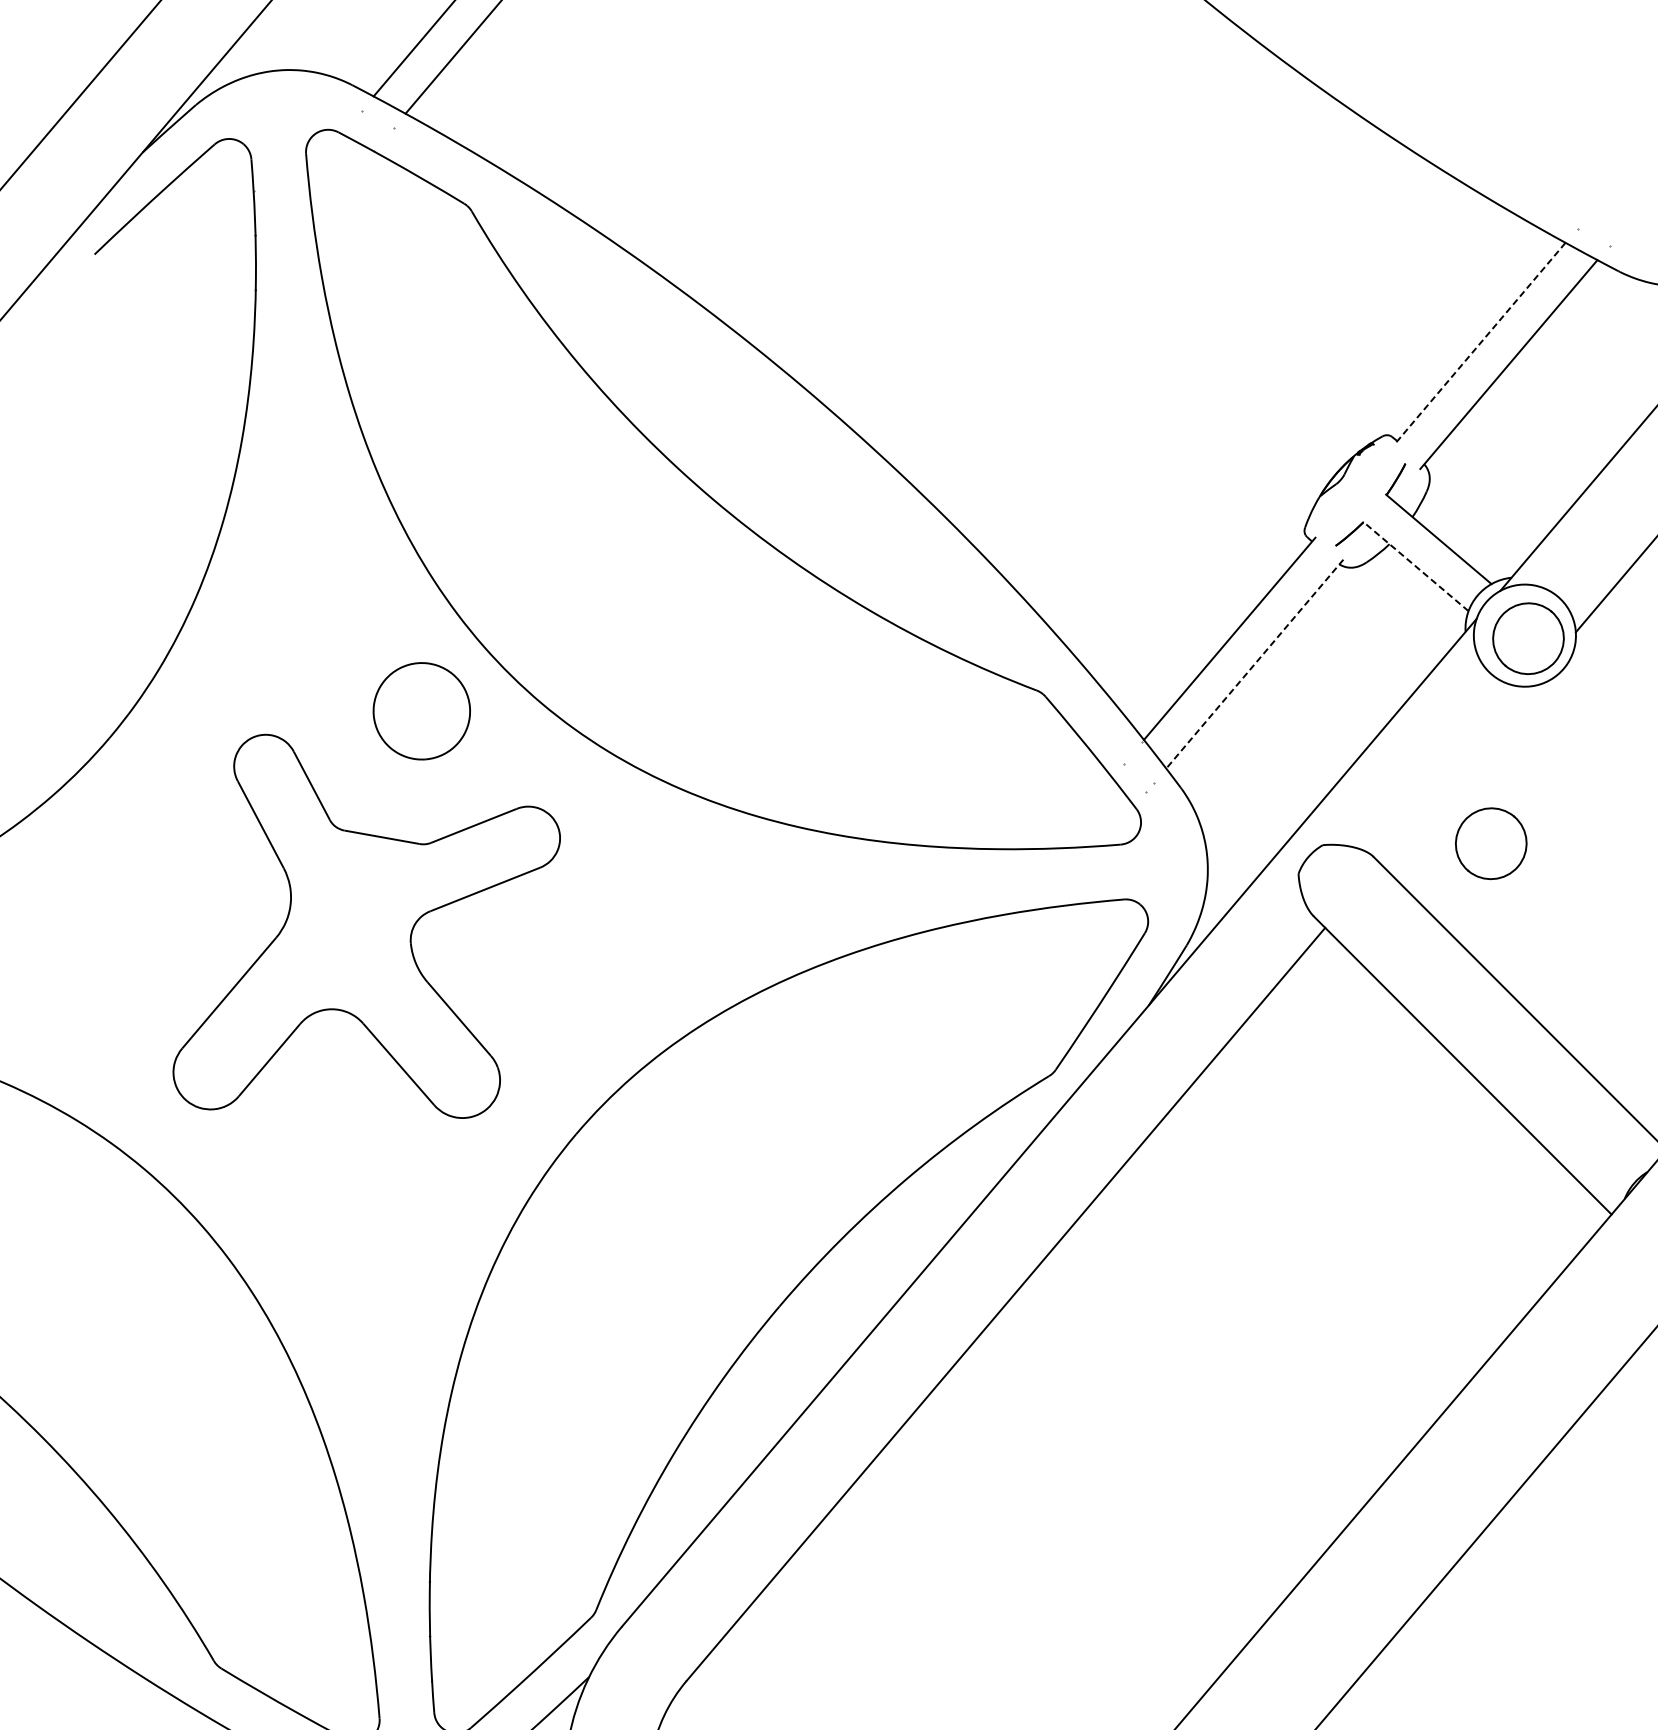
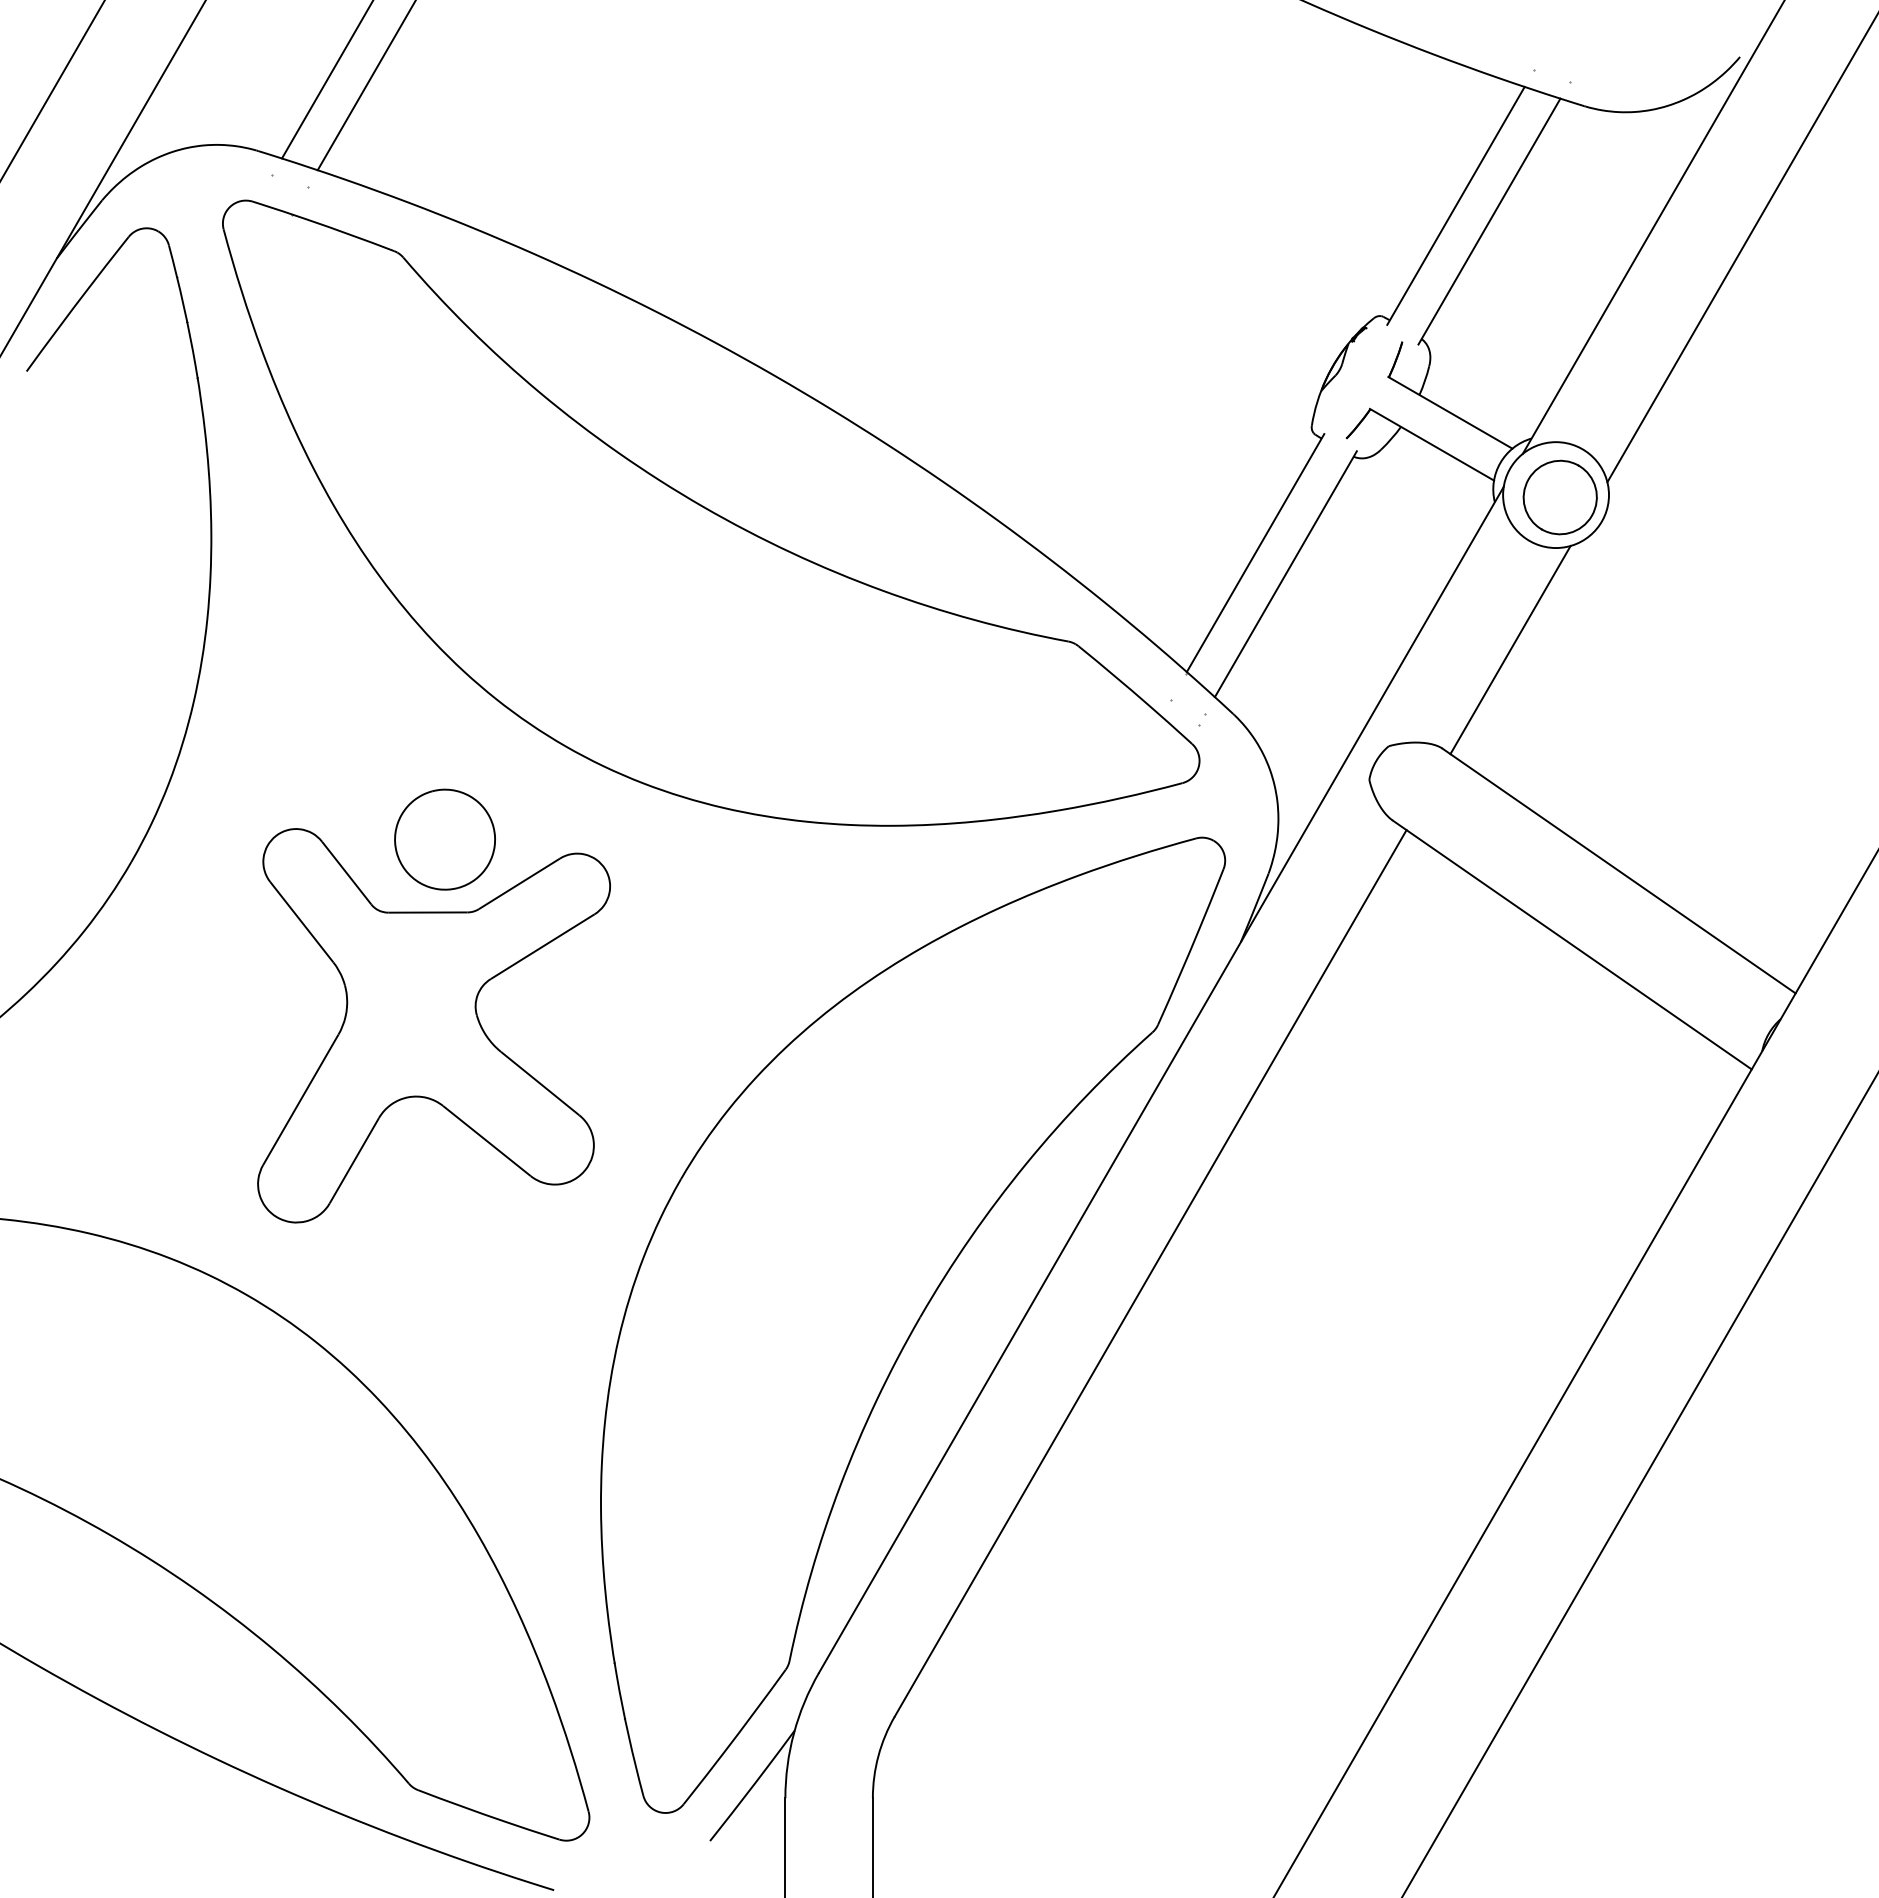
line: (1479, 344) -> (1455, 206), dashed -> solid
line: (1415, 566) -> (1431, 444), dashed -> solid
line: (1254, 664) -> (1285, 574), dashed -> solid
part: (421, 711) -> (444, 839), moved
line: (1454, 775) -> (1510, 650), added
part: (1490, 843) -> (1559, 713), removed

